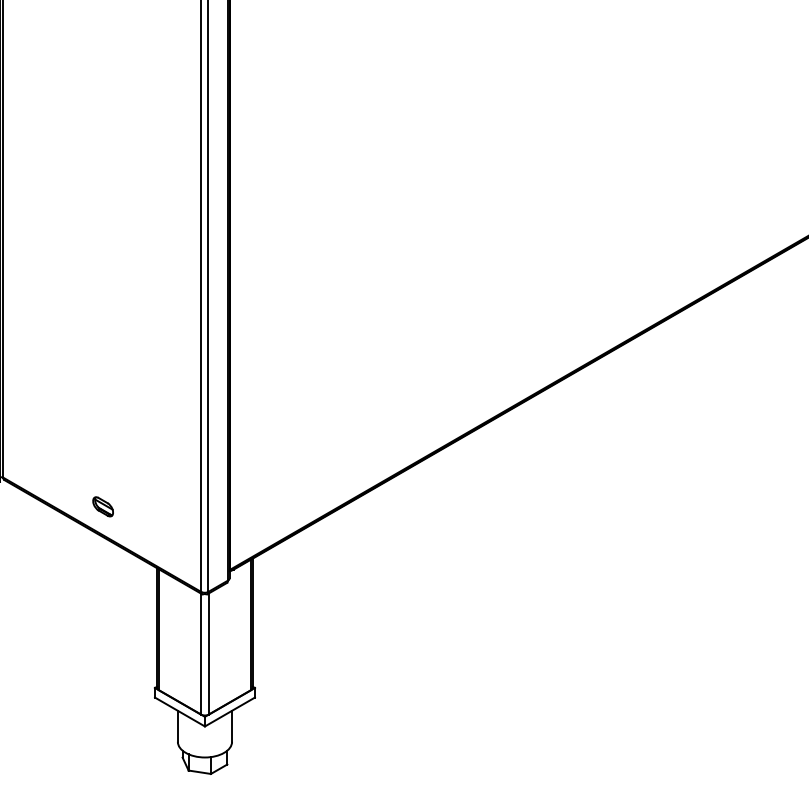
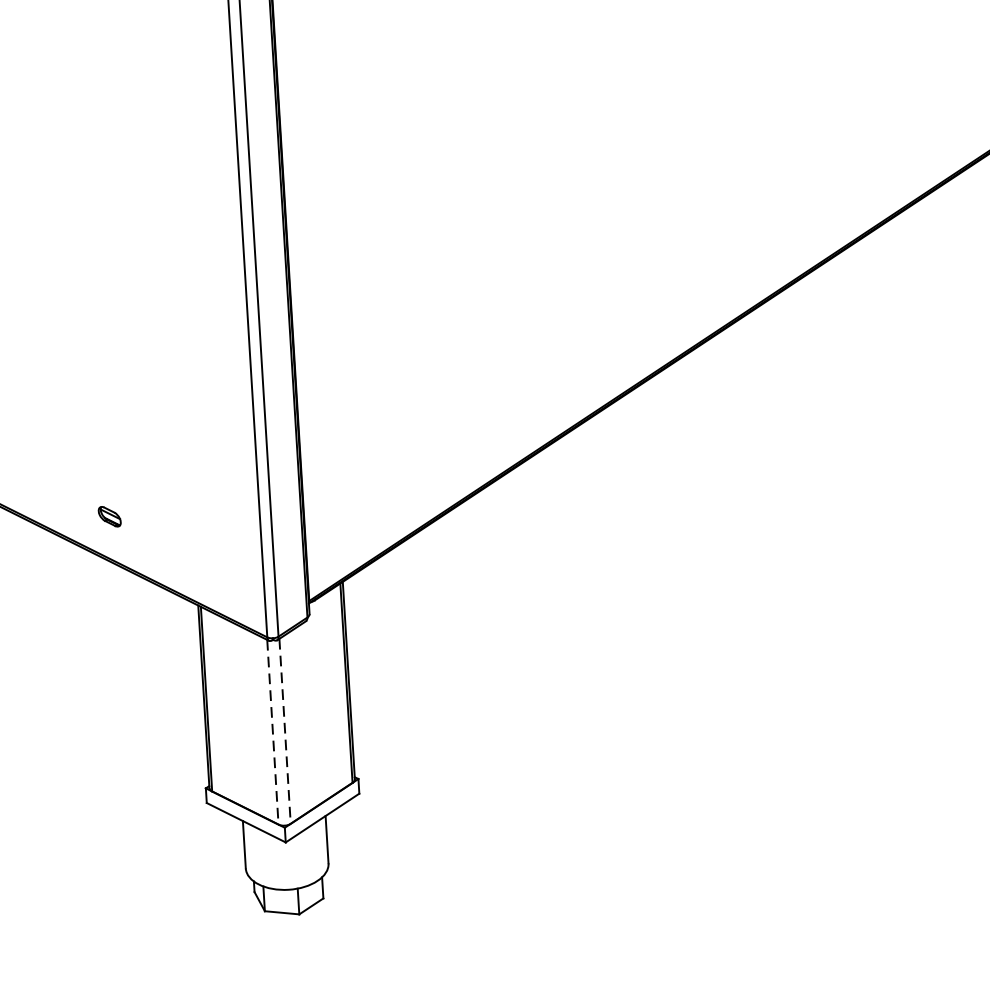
part: (102, 506) -> (108, 516), size x0.7
line: (208, 653) -> (284, 730), solid -> dashed
line: (200, 654) -> (272, 732), solid -> dashed

